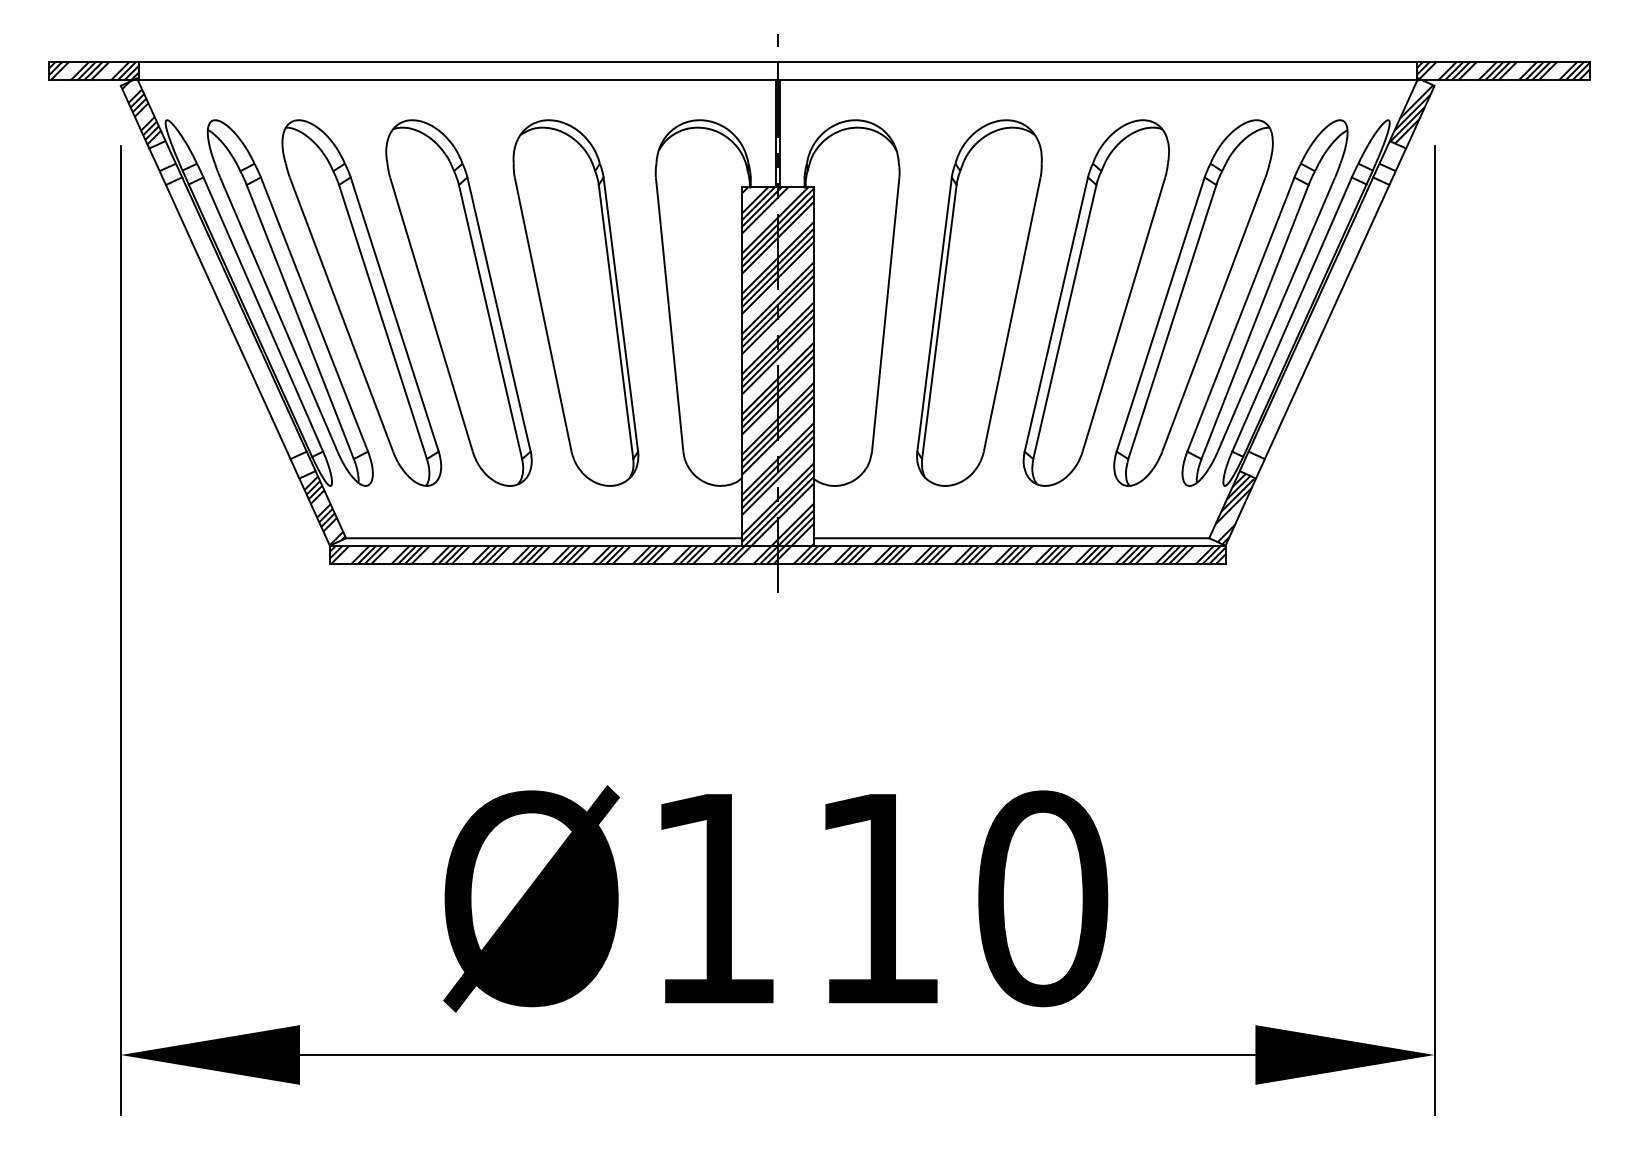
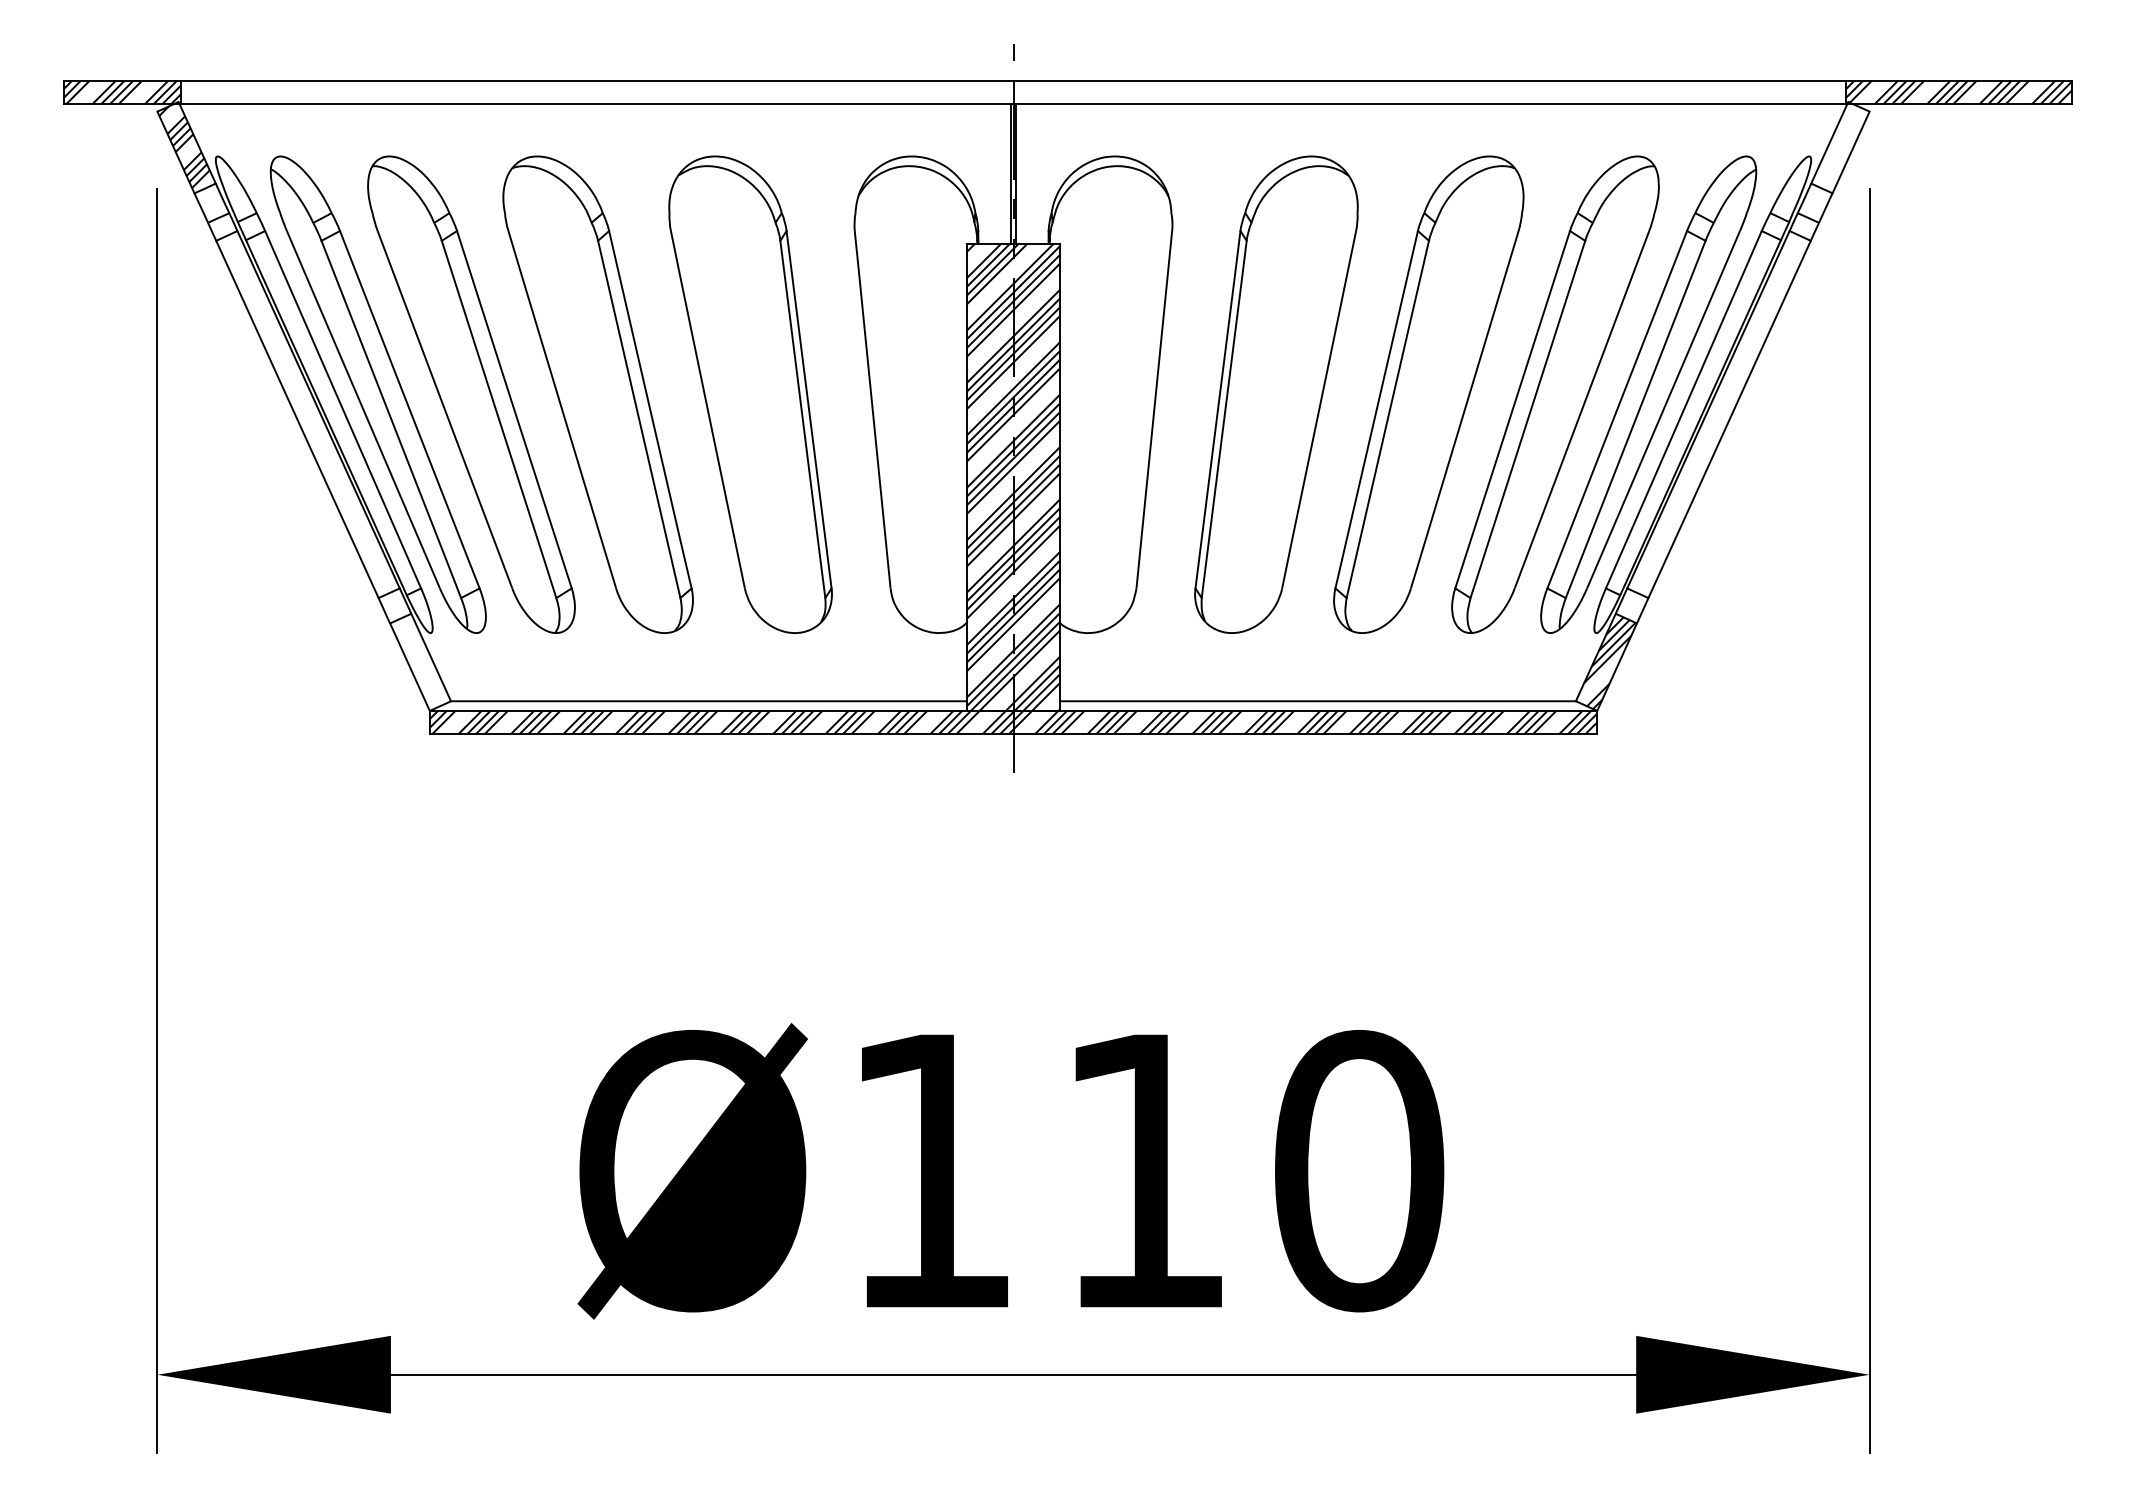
hatch: (1411, 111) -> (1839, 145), removed
hatch: (324, 510) -> (422, 665), removed

